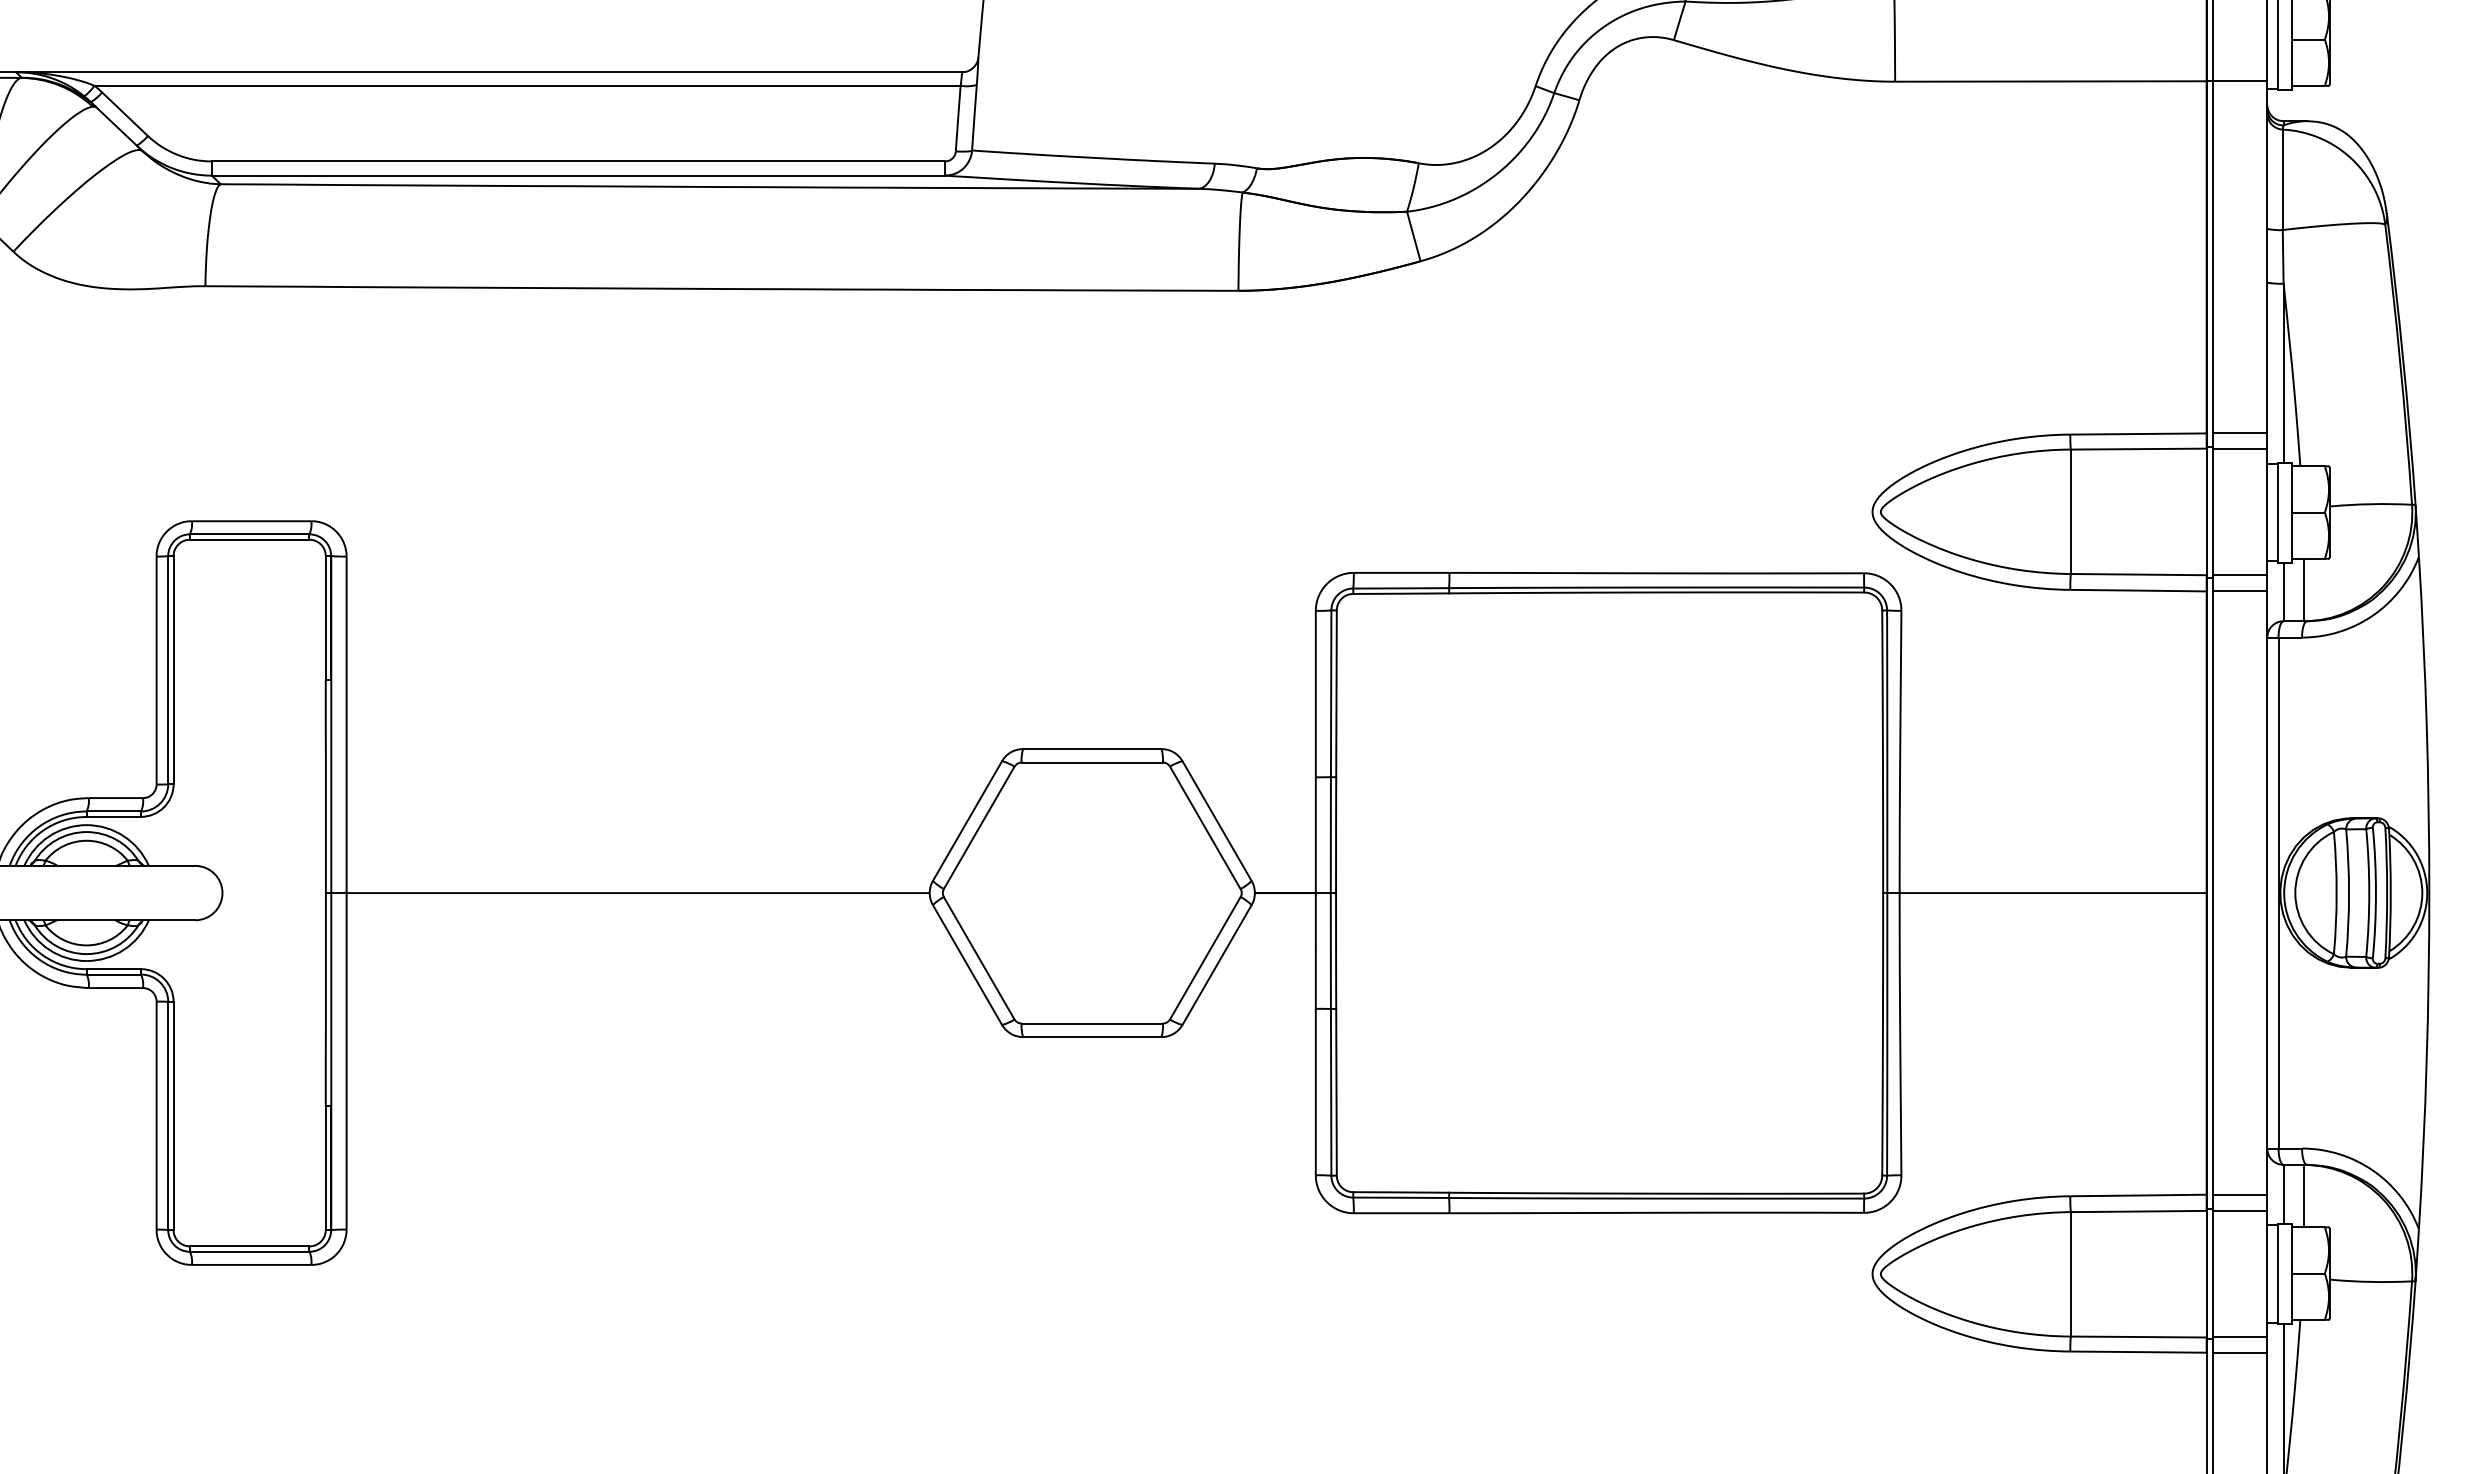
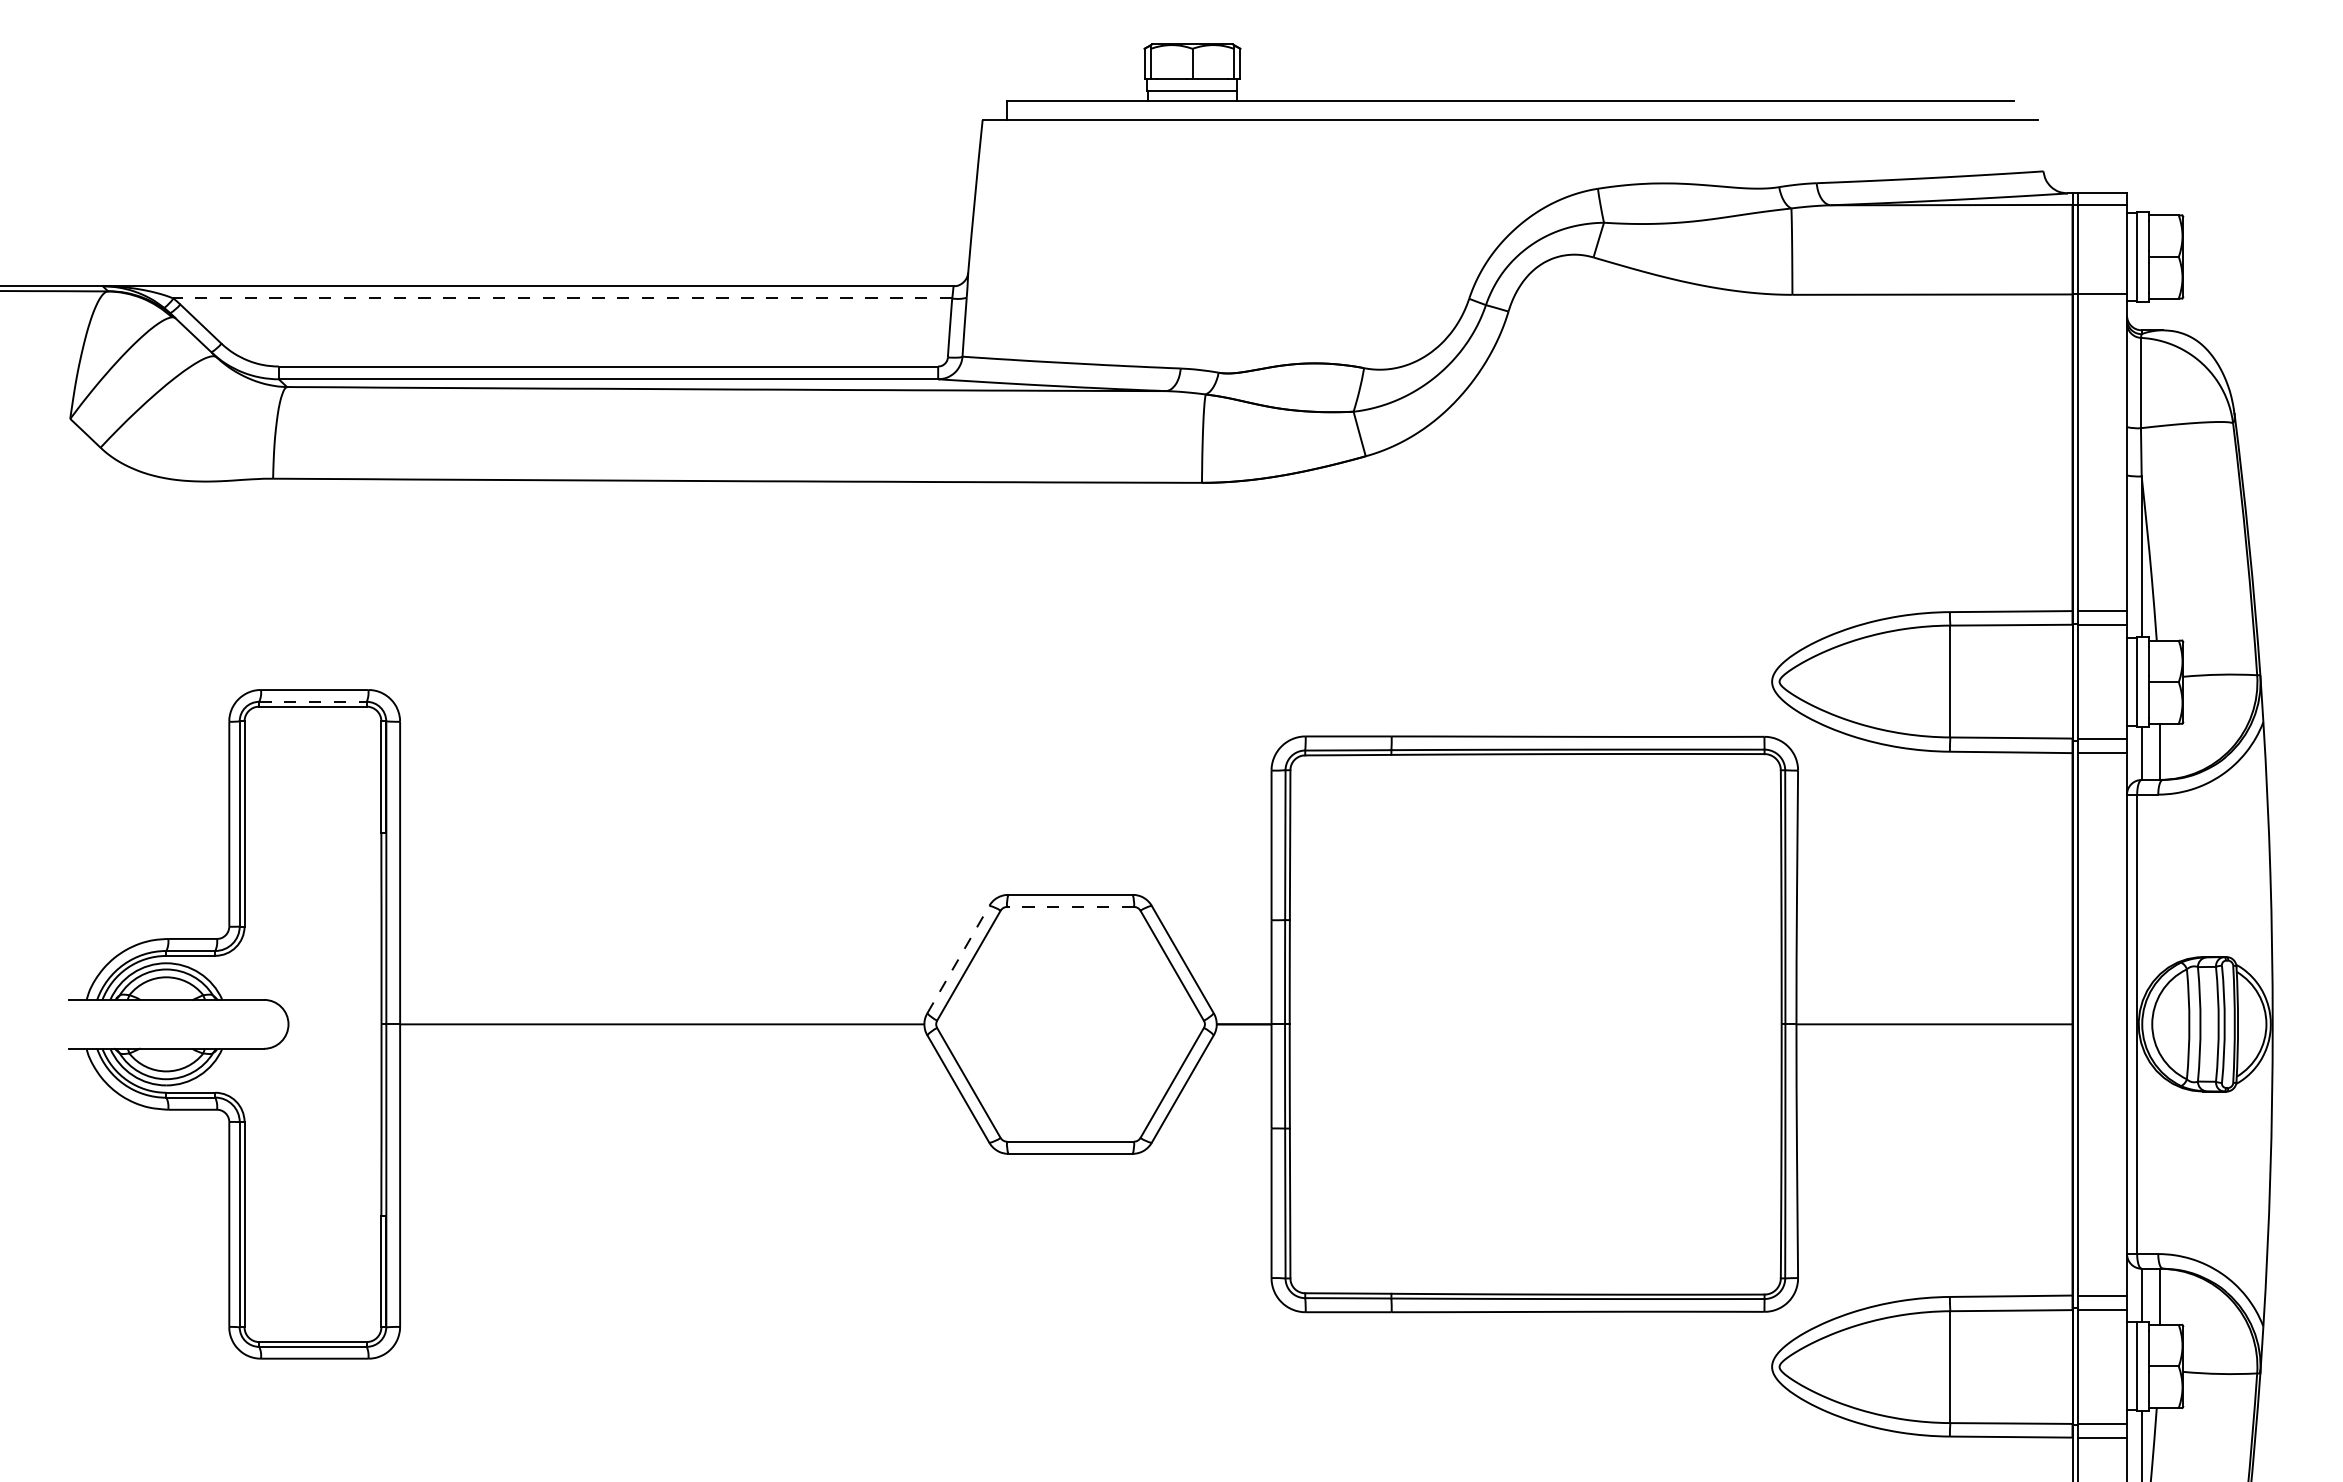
line: (527, 85) -> (562, 298), solid -> dashed
line: (249, 534) -> (312, 701), solid -> dashed
line: (1092, 763) -> (1070, 907), solid -> dashed
line: (967, 820) -> (958, 959), solid -> dashed

